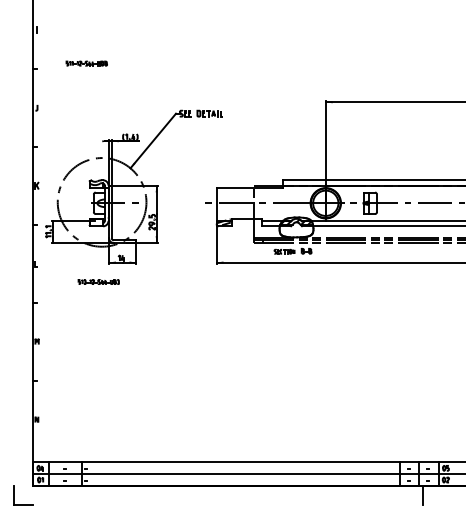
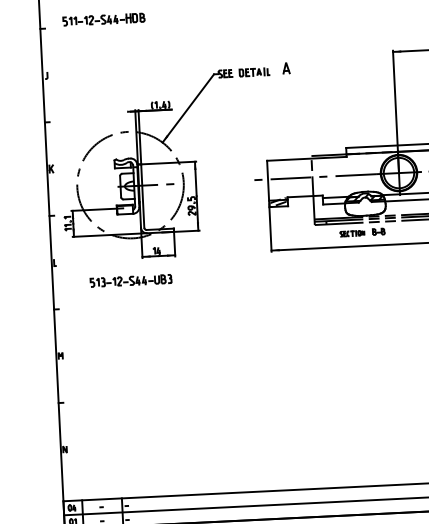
part: (86, 63) -> (103, 19), size x1.67
part: (236, 111) -> (286, 68), added
part: (98, 281) -> (130, 280), size x1.67

